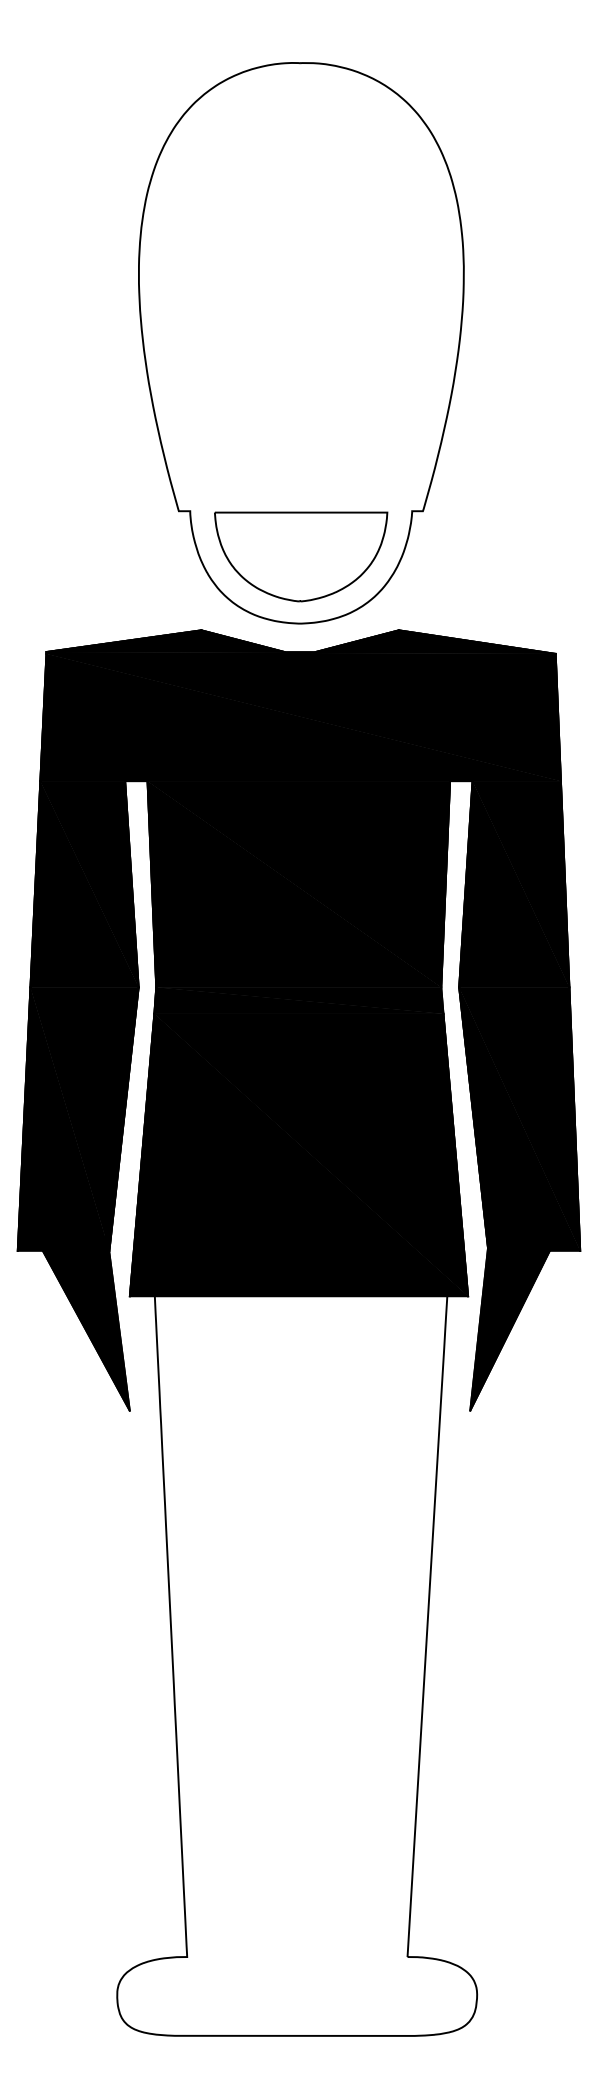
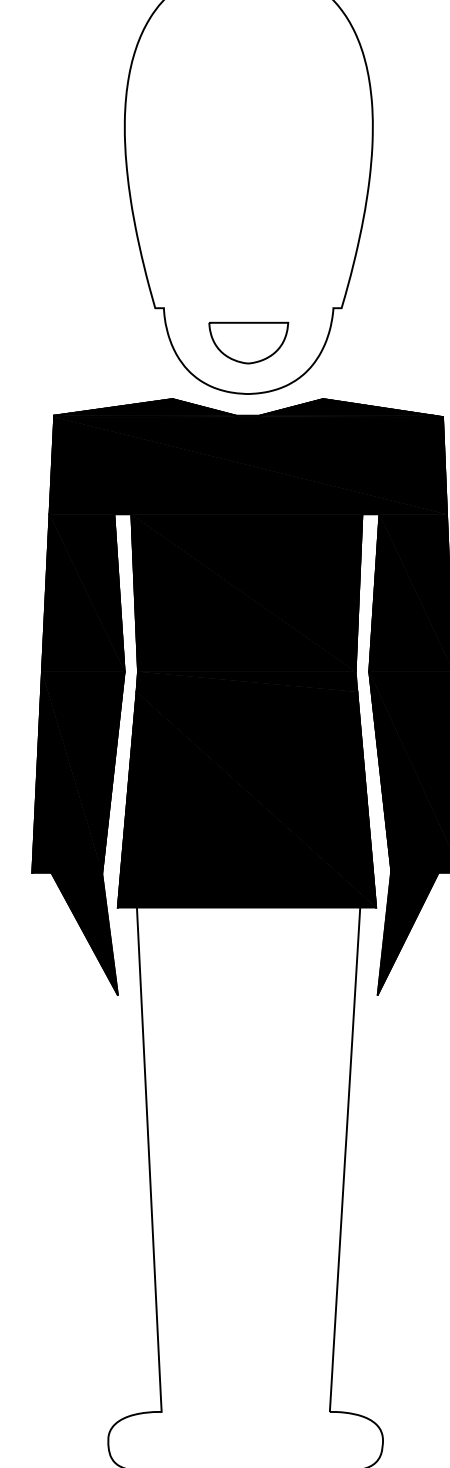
part: (301, 556) -> (248, 342), size x0.6

